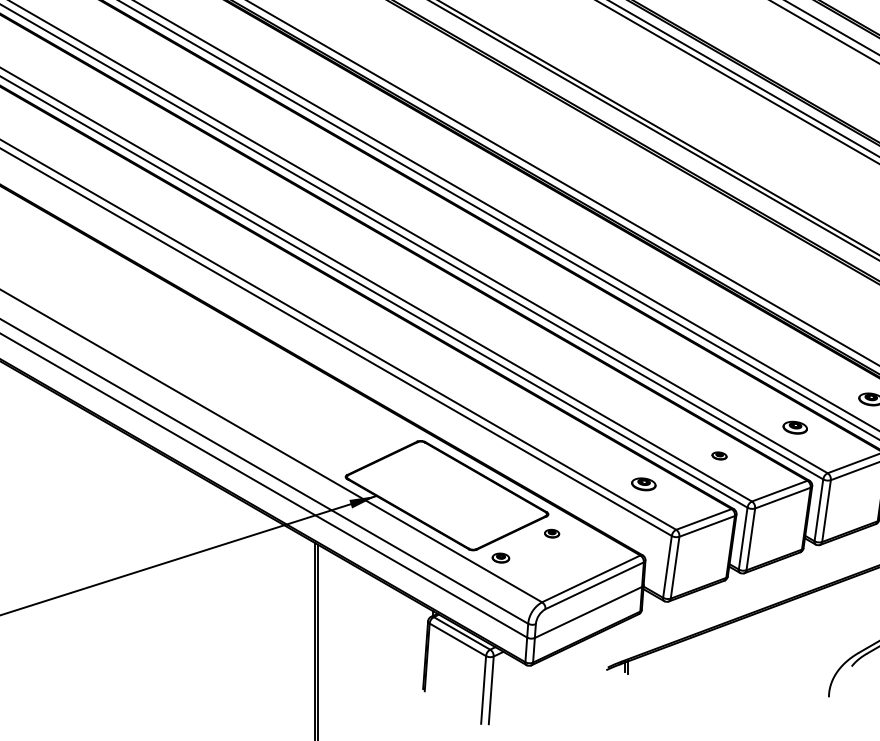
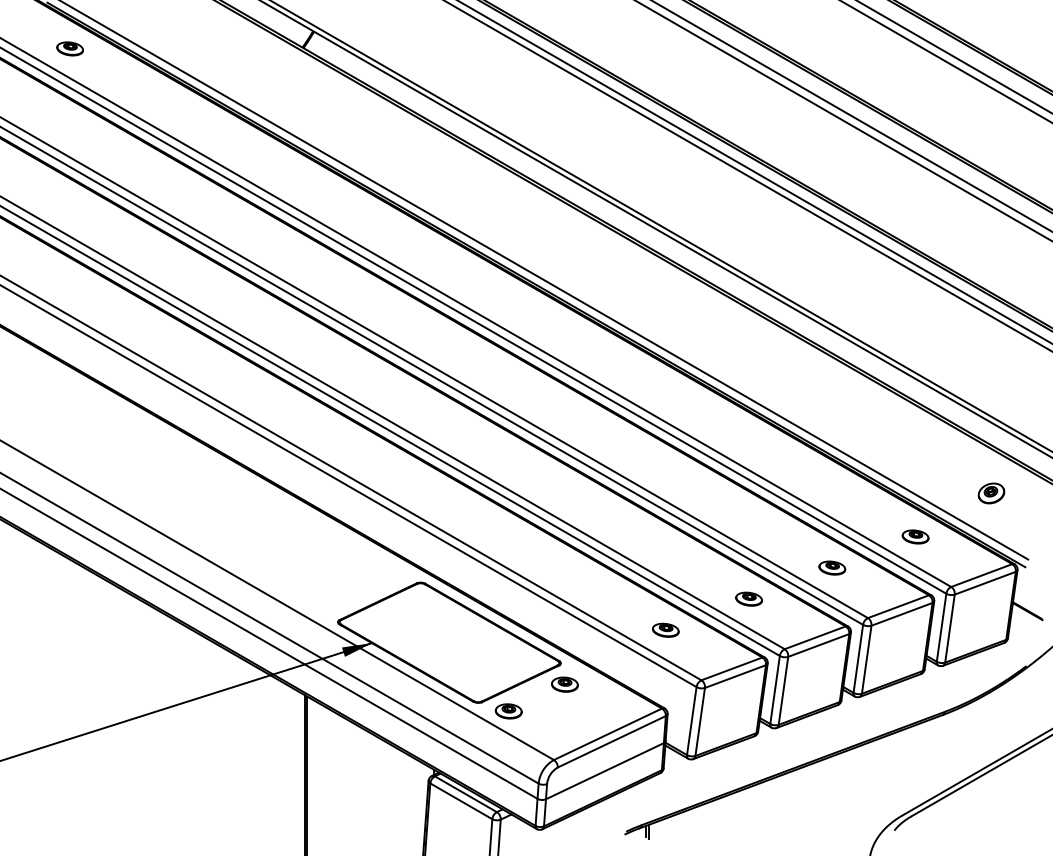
part: (719, 455) -> (748, 598), size x1.67
part: (551, 533) -> (564, 684), size x1.67
part: (500, 558) -> (508, 711), size x1.43

